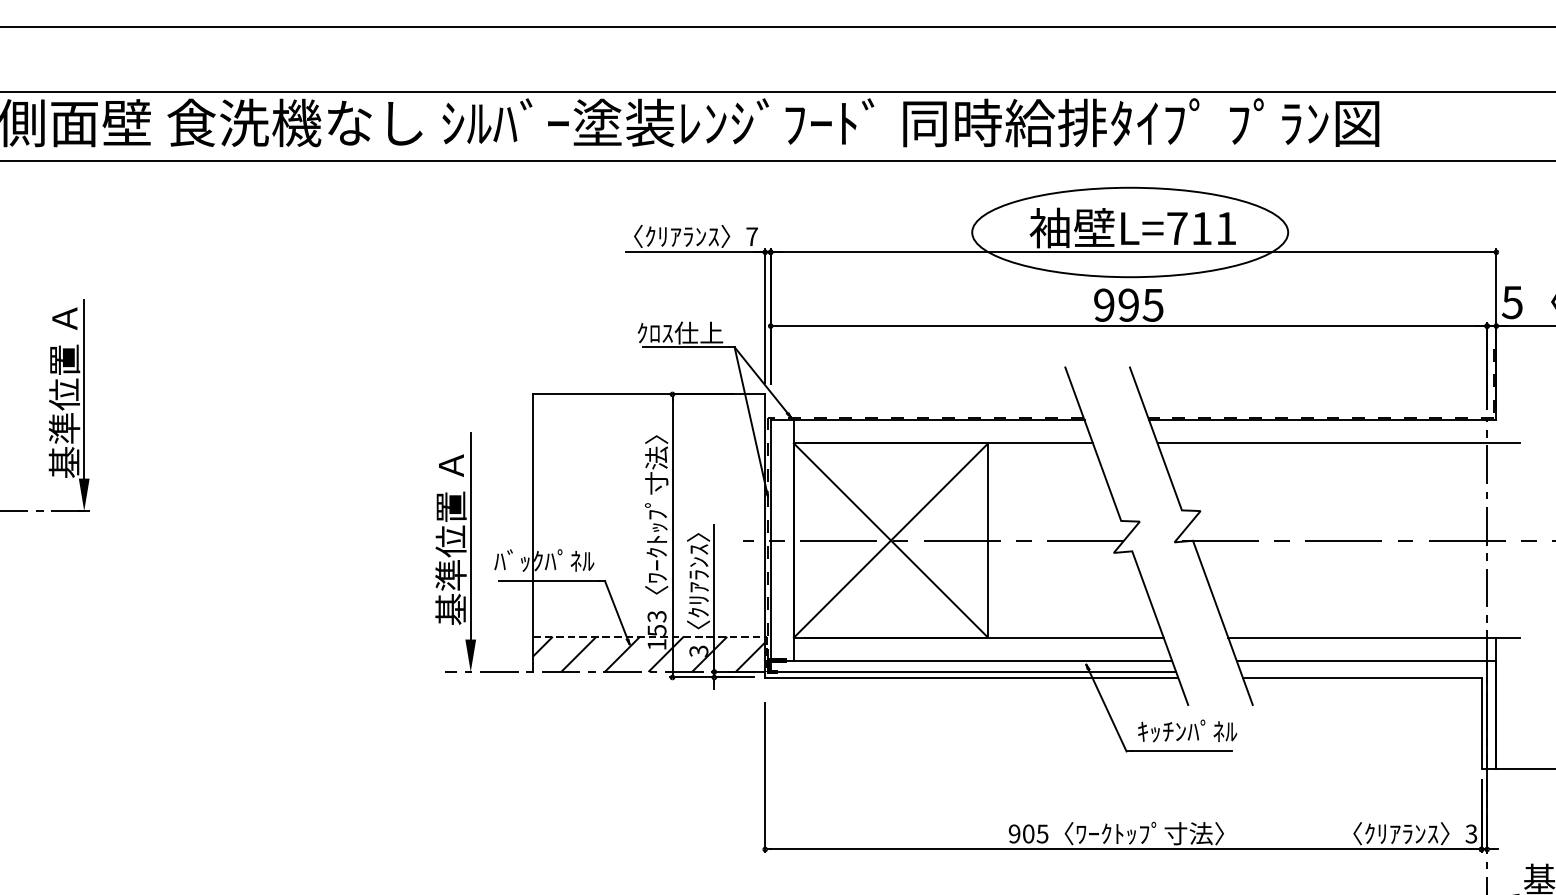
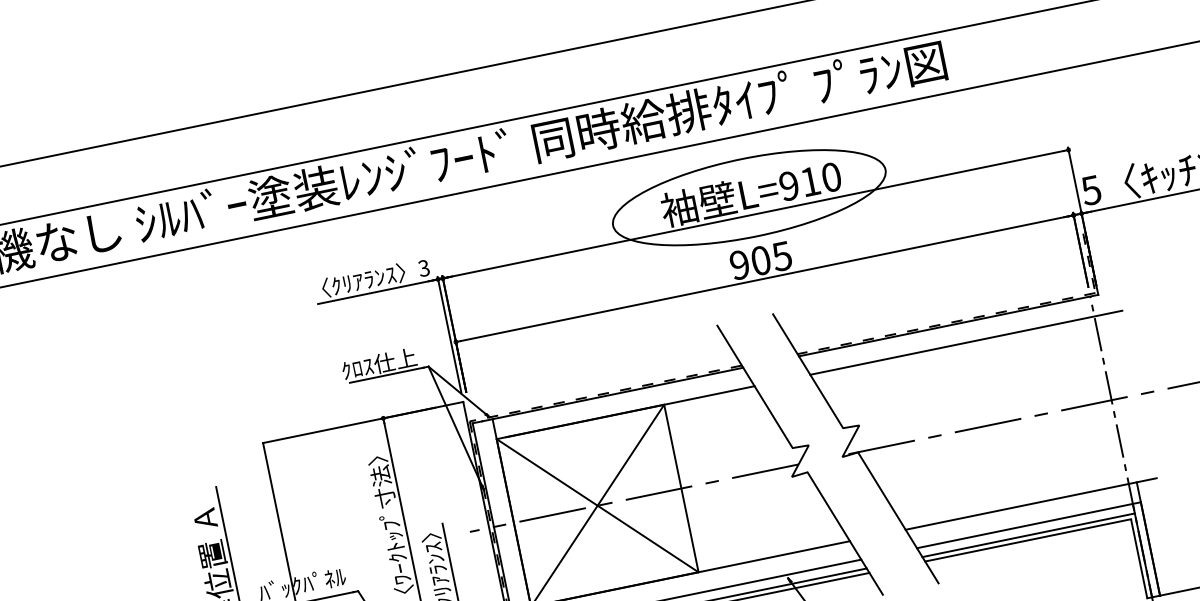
text: (1201, 228) -> (810, 181), L=711 -> L=910
text: (751, 236) -> (423, 268), 7 -> 3
text: (1128, 304) -> (760, 260), 995 -> 905
line: (1363, 671) -> (1028, 534), added

